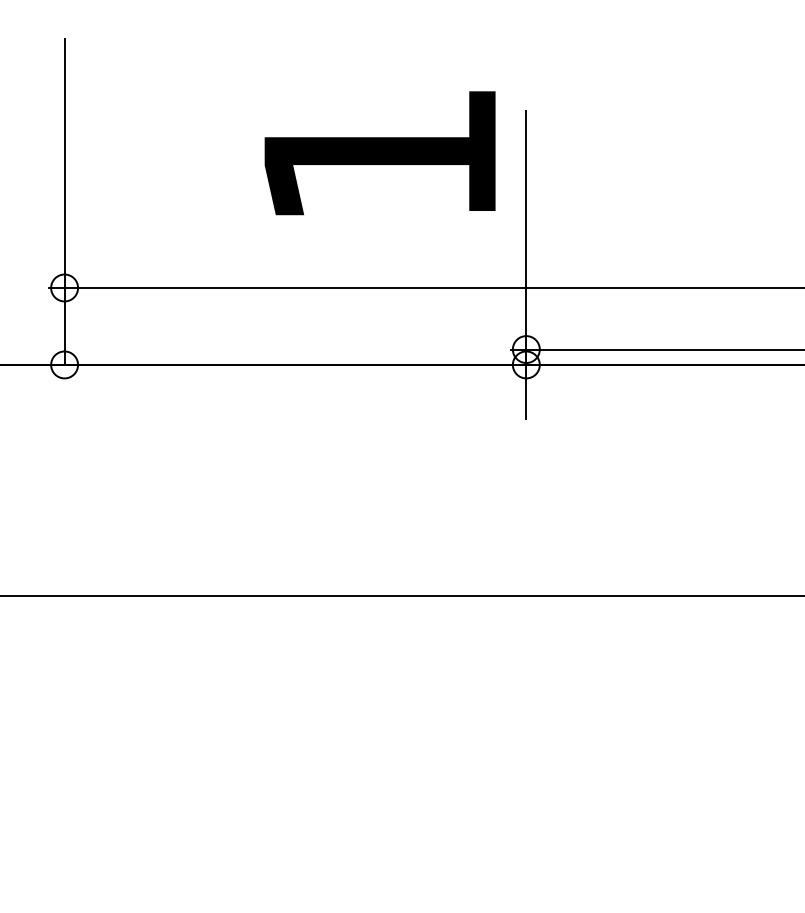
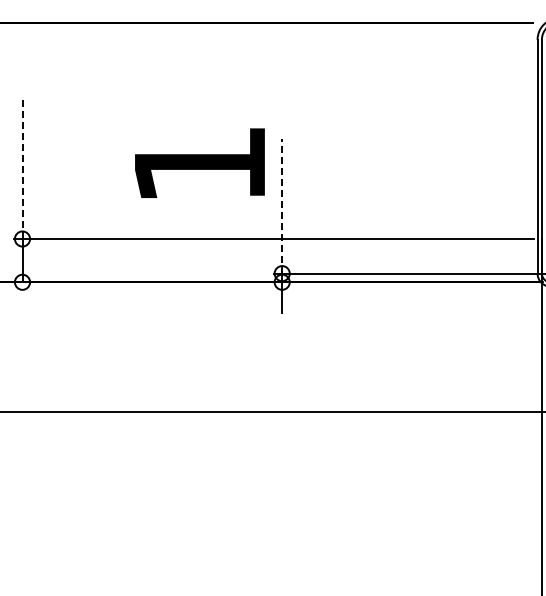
line: (64, 162) -> (22, 168), solid -> dashed
line: (526, 228) -> (282, 205), solid -> dashed

